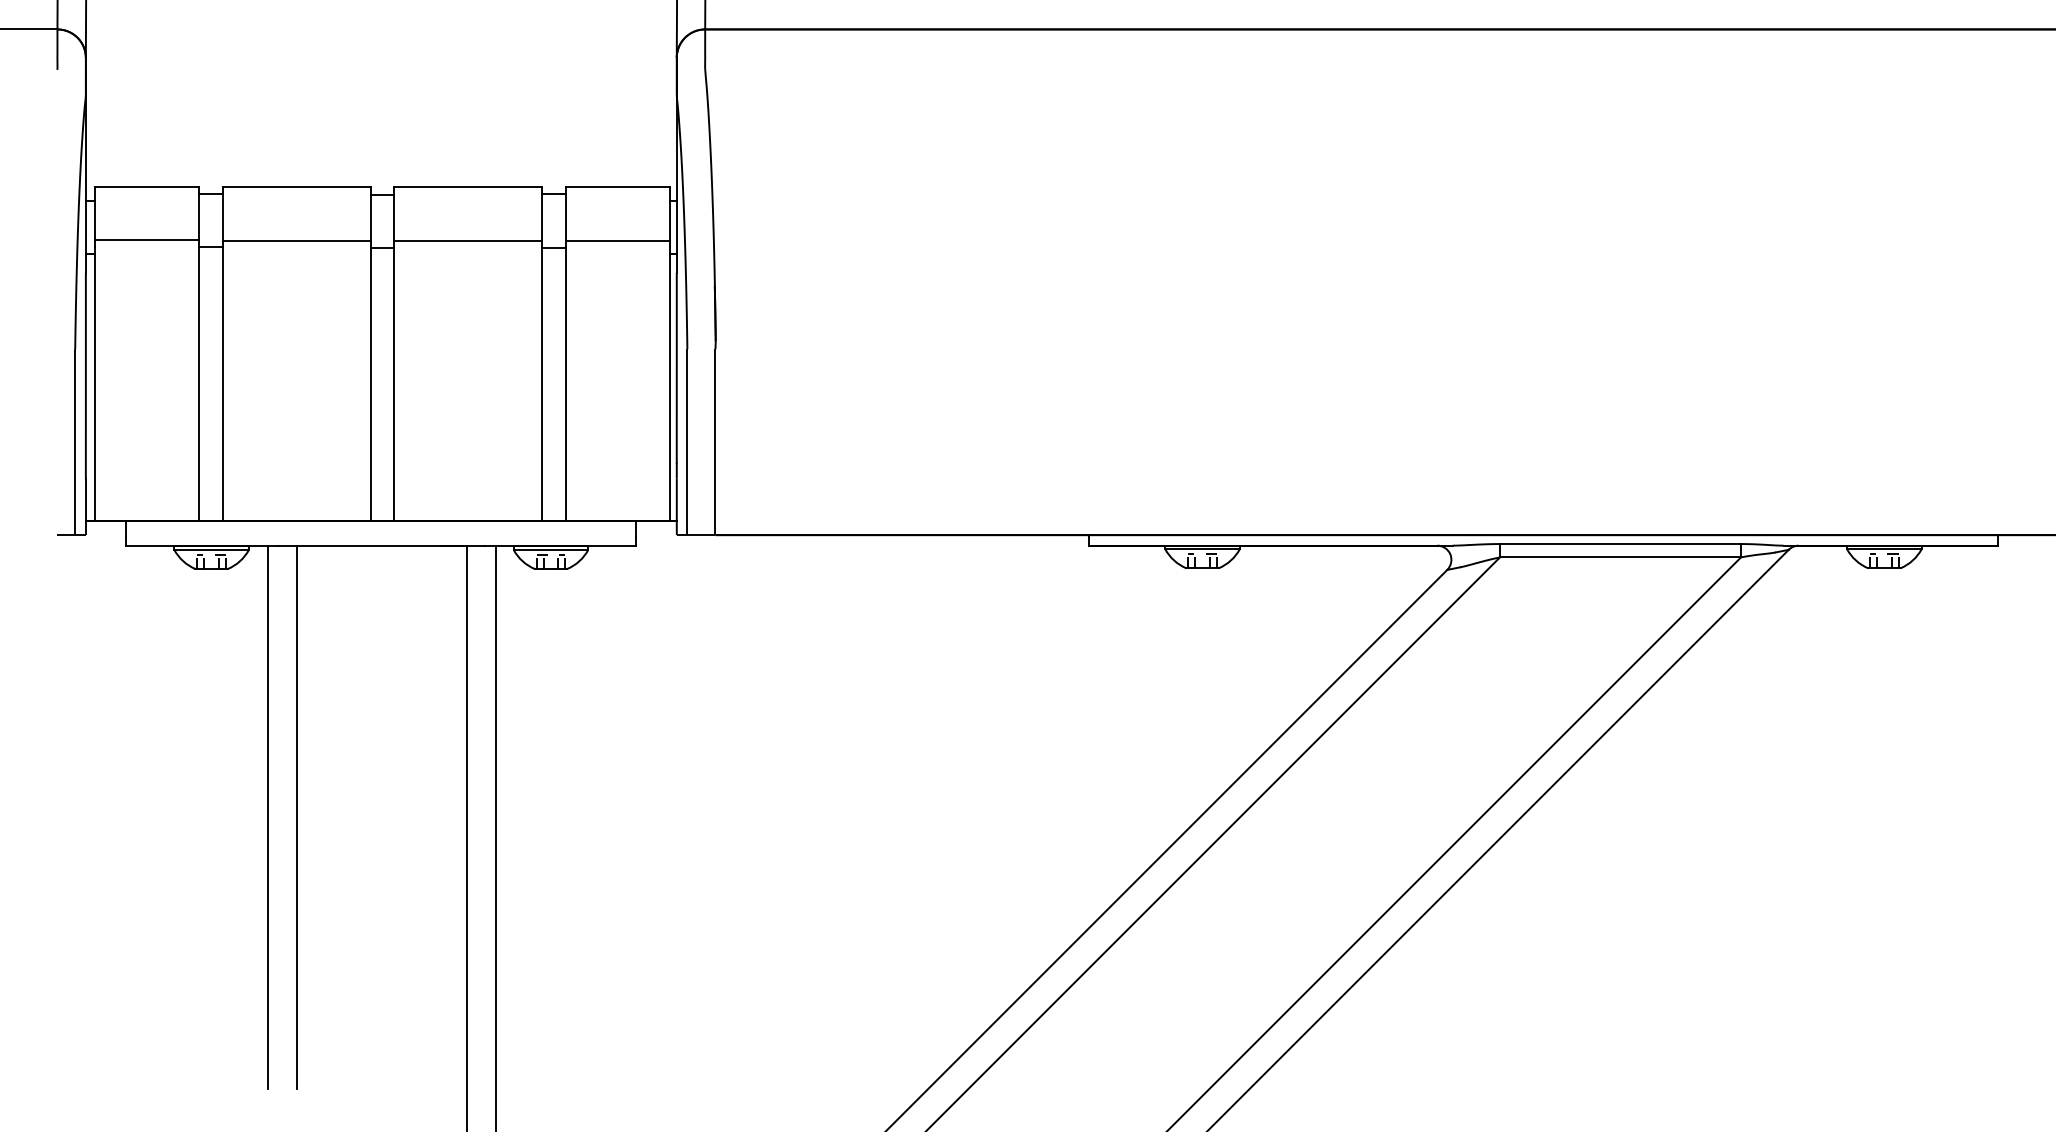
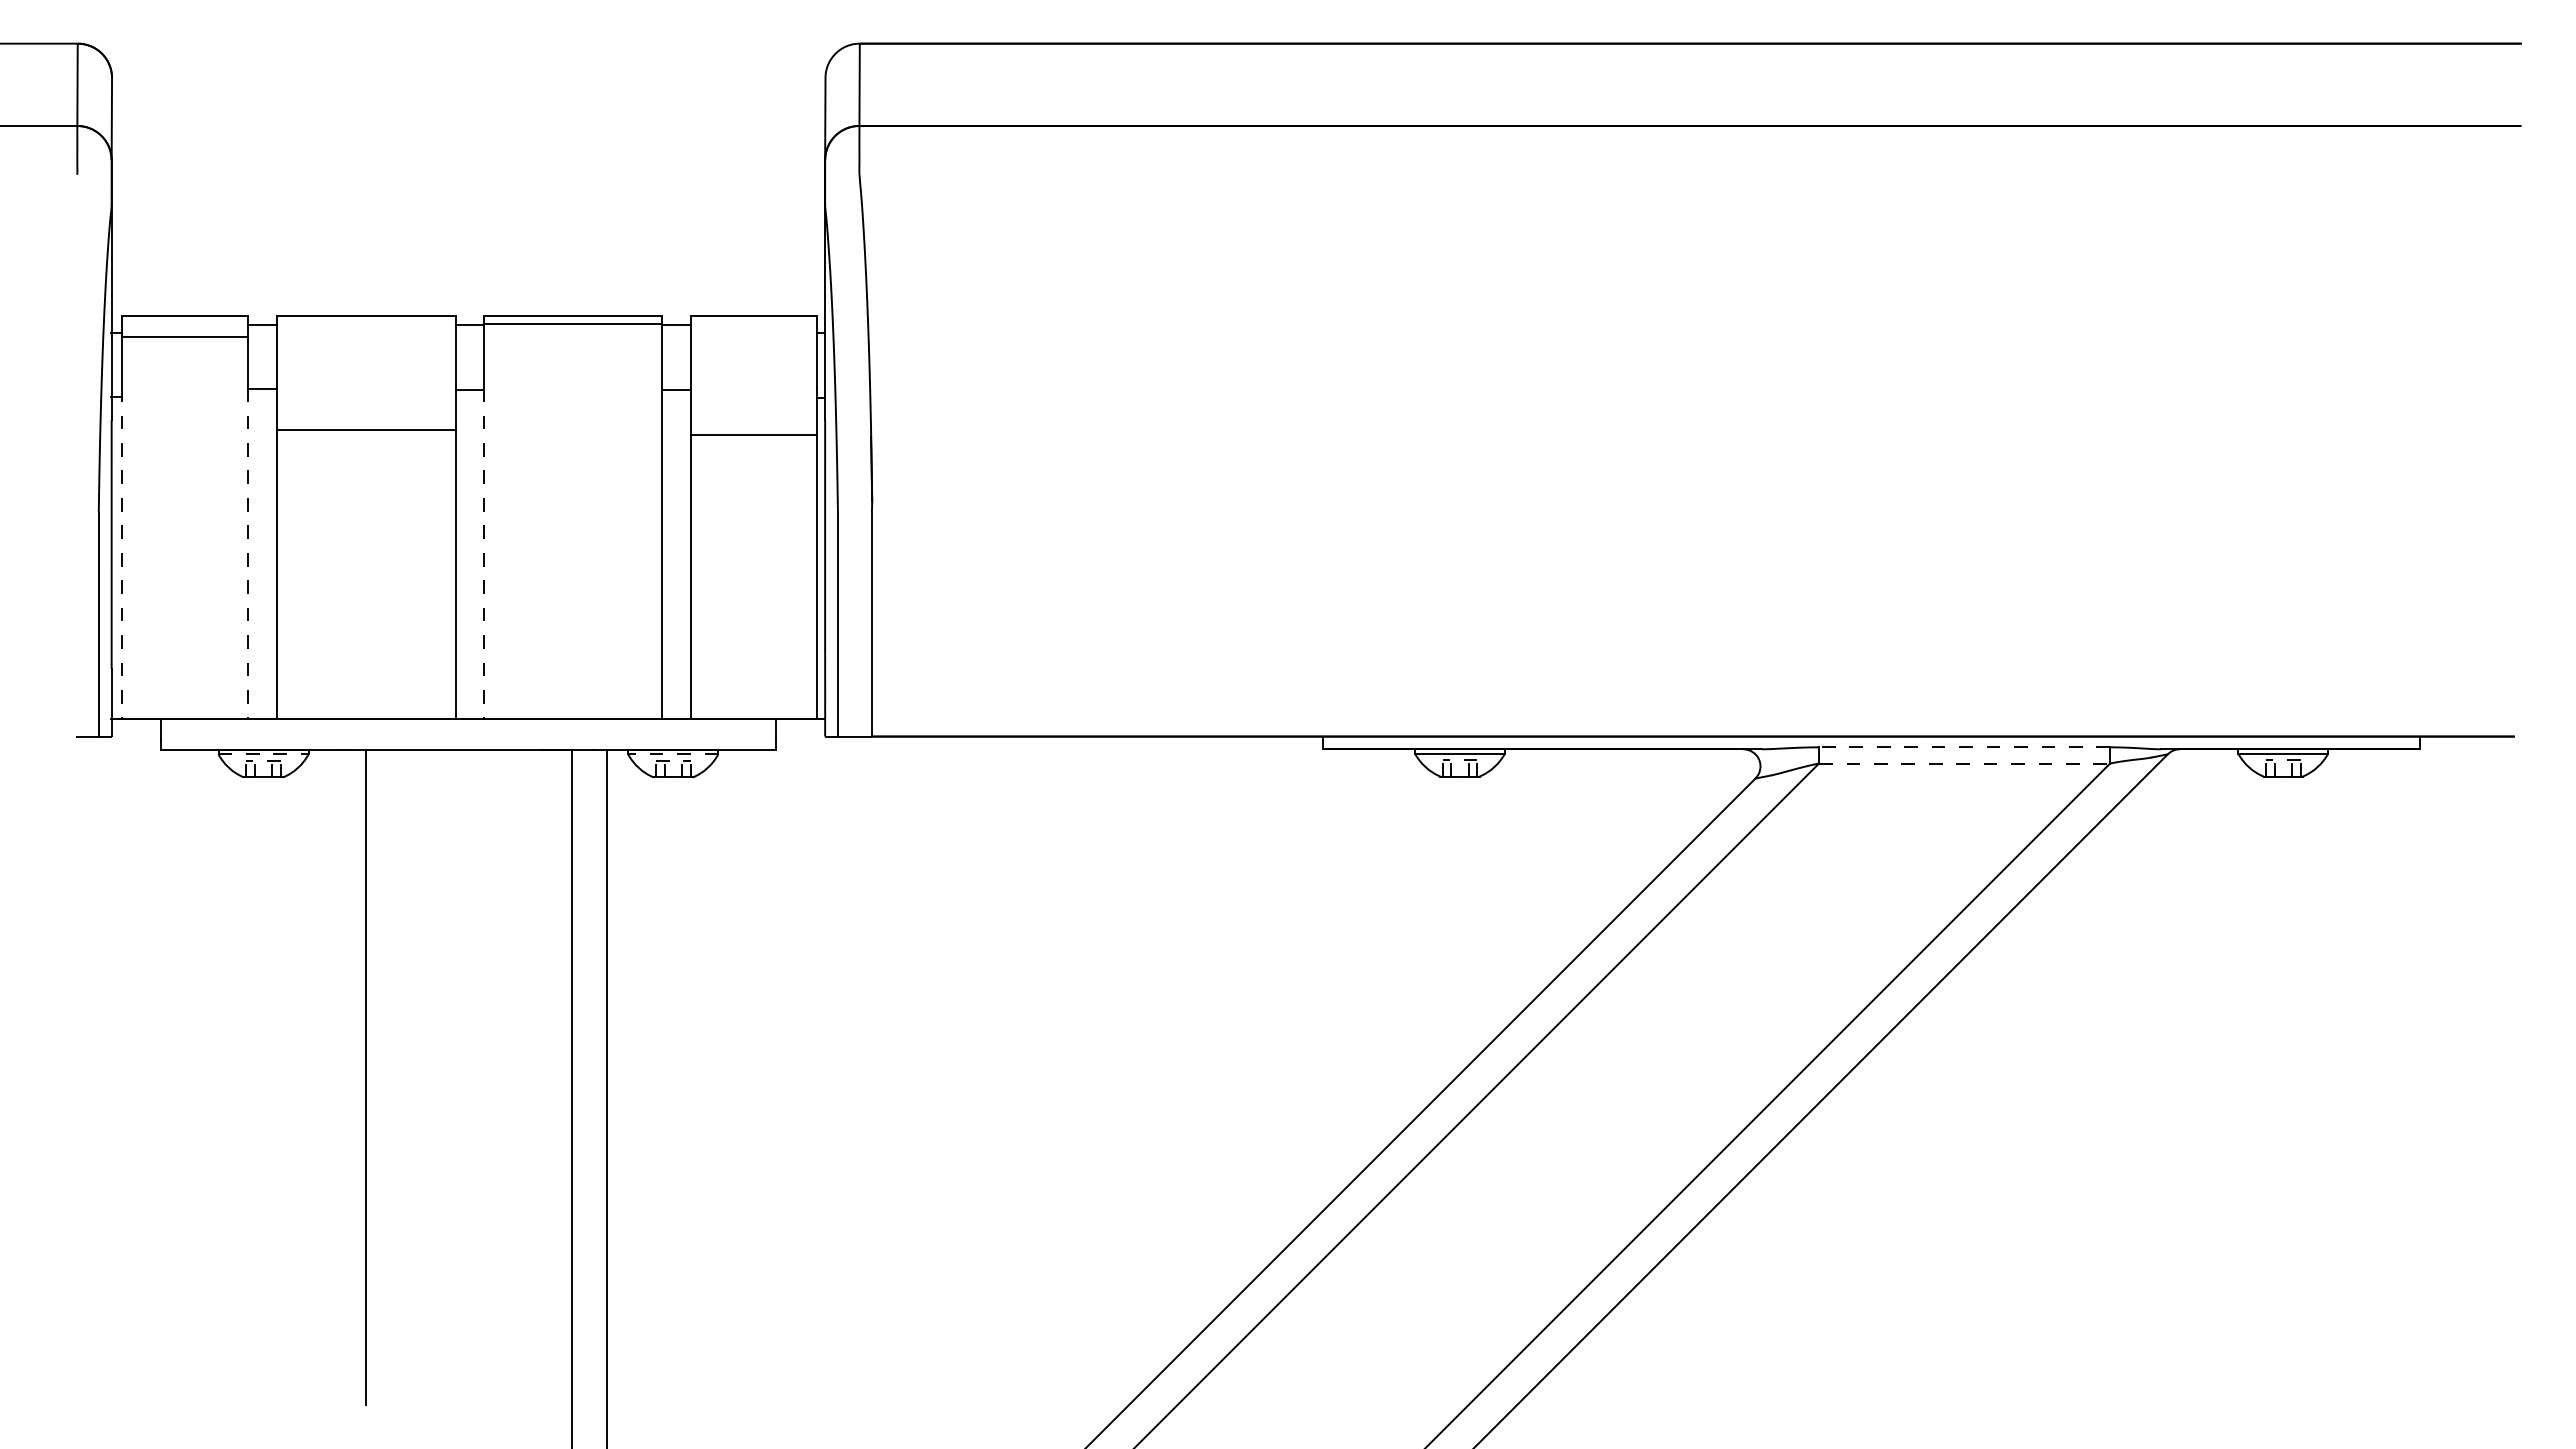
line: (147, 240) -> (185, 336), moved
line: (296, 241) -> (366, 430), moved
line: (467, 241) -> (572, 324), moved
line: (617, 241) -> (753, 435), moved
line: (94, 383) -> (122, 553), solid -> dashed
line: (199, 383) -> (248, 553), solid -> dashed
line: (393, 383) -> (483, 553), solid -> dashed
line: (1620, 544) -> (1964, 747), solid -> dashed
line: (212, 549) -> (264, 754), solid -> dashed
line: (550, 549) -> (672, 754), solid -> dashed
line: (1620, 557) -> (1964, 763), solid -> dashed
line: (268, 817) -> (332, 1077), removed

